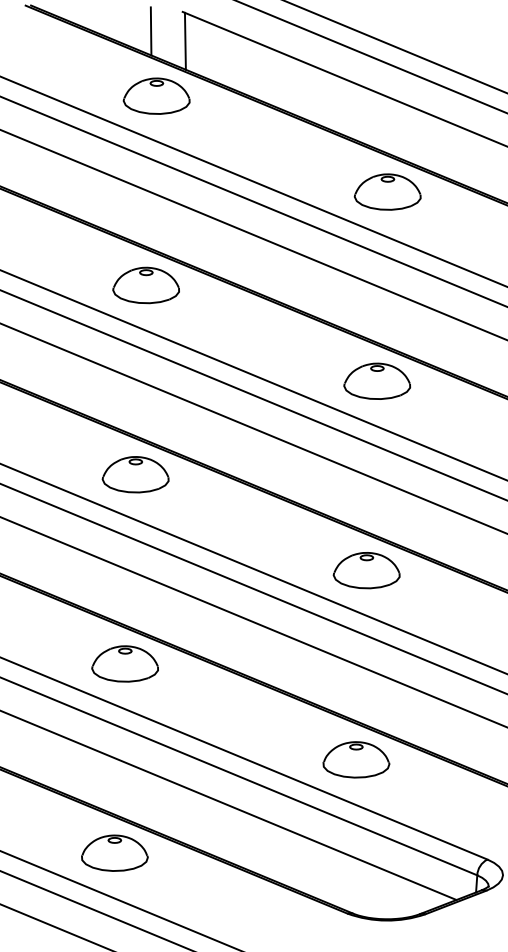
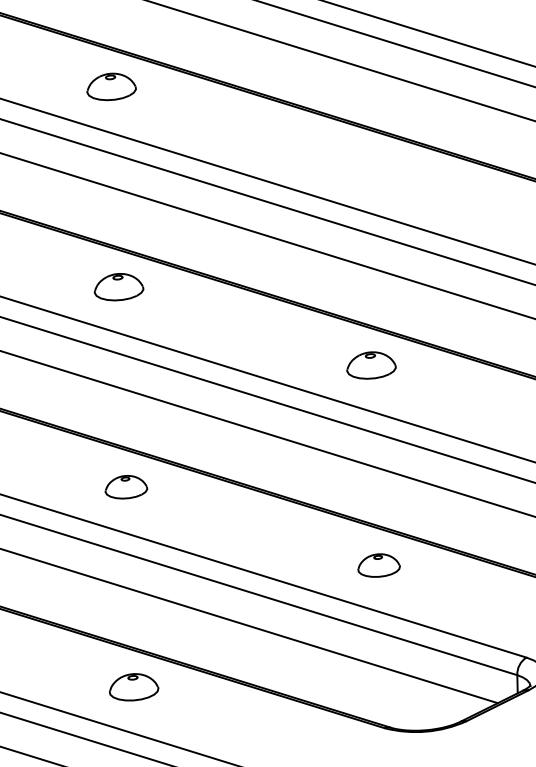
part: (145, 285) -> (110, 86), size x0.7
part: (377, 380) -> (364, 164), removed
part: (135, 474) -> (118, 286), size x0.7
part: (366, 570) -> (370, 365), size x0.7
part: (124, 663) -> (125, 486), size x0.6
part: (356, 759) -> (378, 565), size x0.6
part: (114, 852) -> (133, 686), size x0.7

